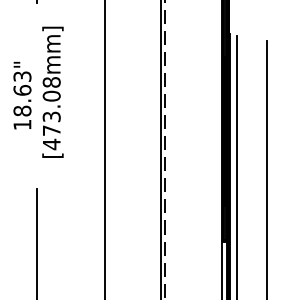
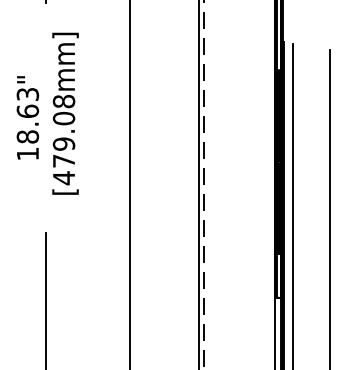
text: (51, 116) -> (63, 143), [473.08mm] -> [479.08mm]

